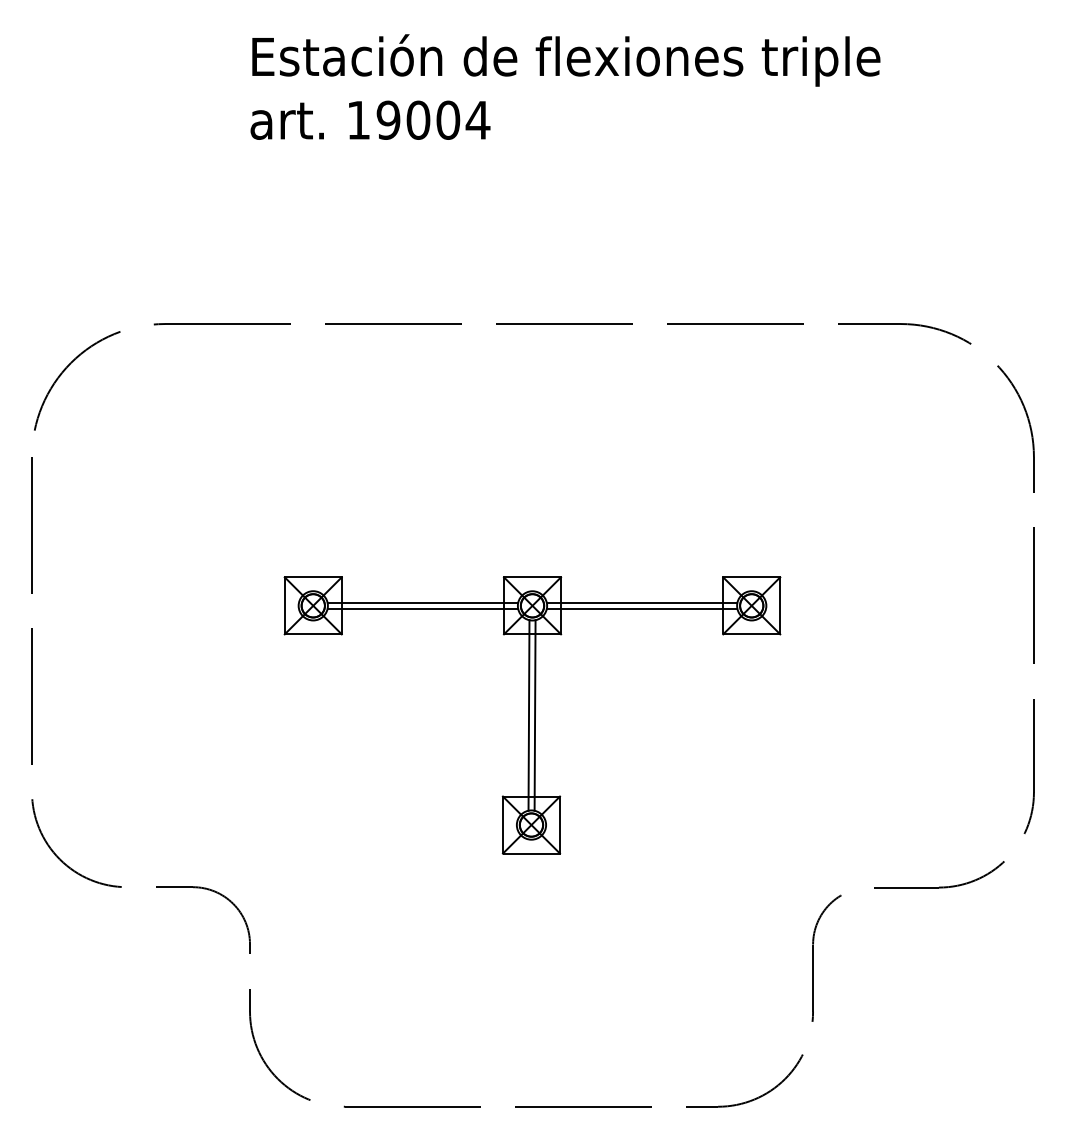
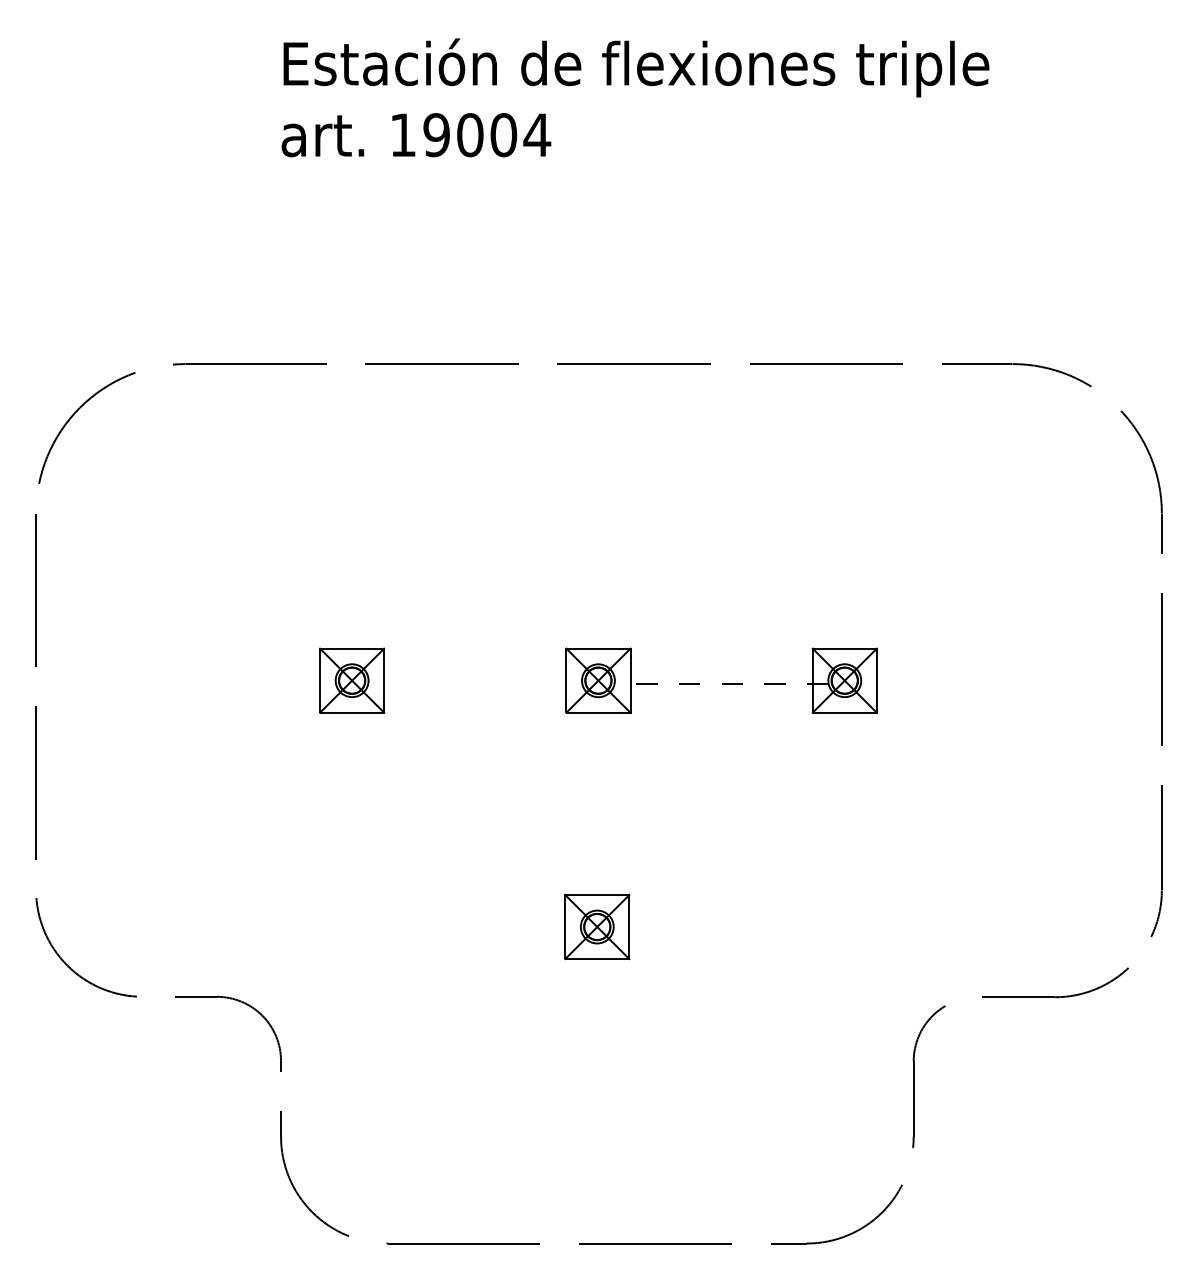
line: (423, 602) -> (475, 677), removed
line: (642, 602) -> (721, 677), removed
line: (423, 609) -> (475, 684), removed
line: (642, 609) -> (721, 684), solid -> dashed
line: (528, 715) -> (594, 803), removed
line: (534, 715) -> (600, 803), removed

